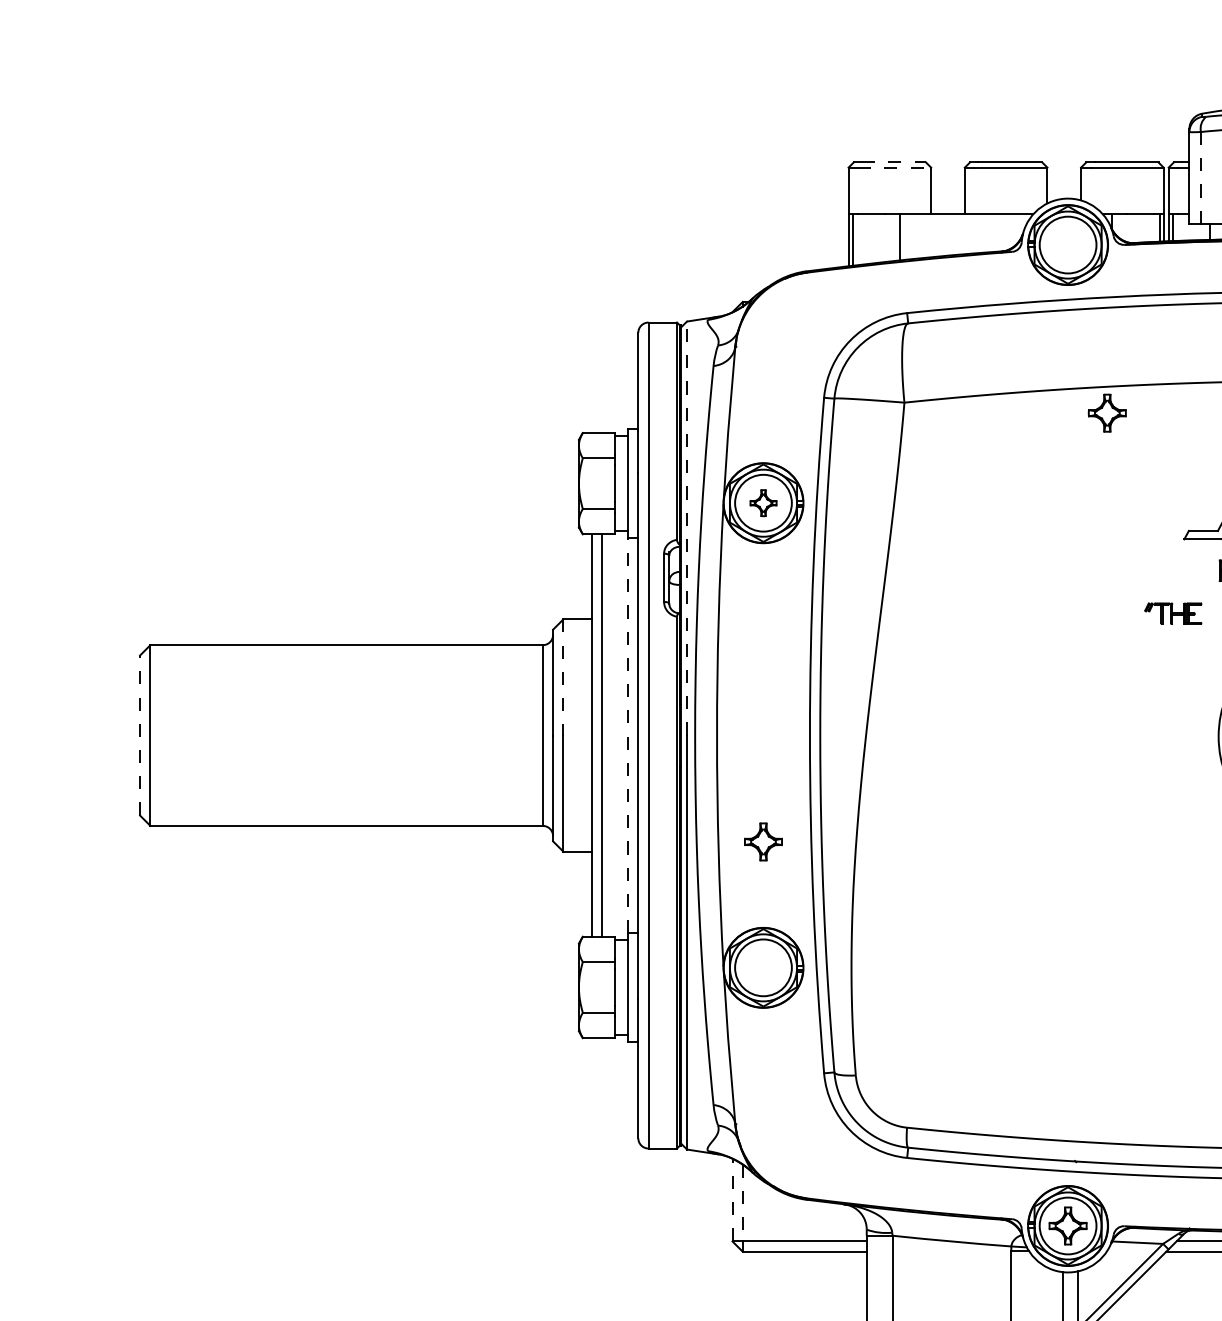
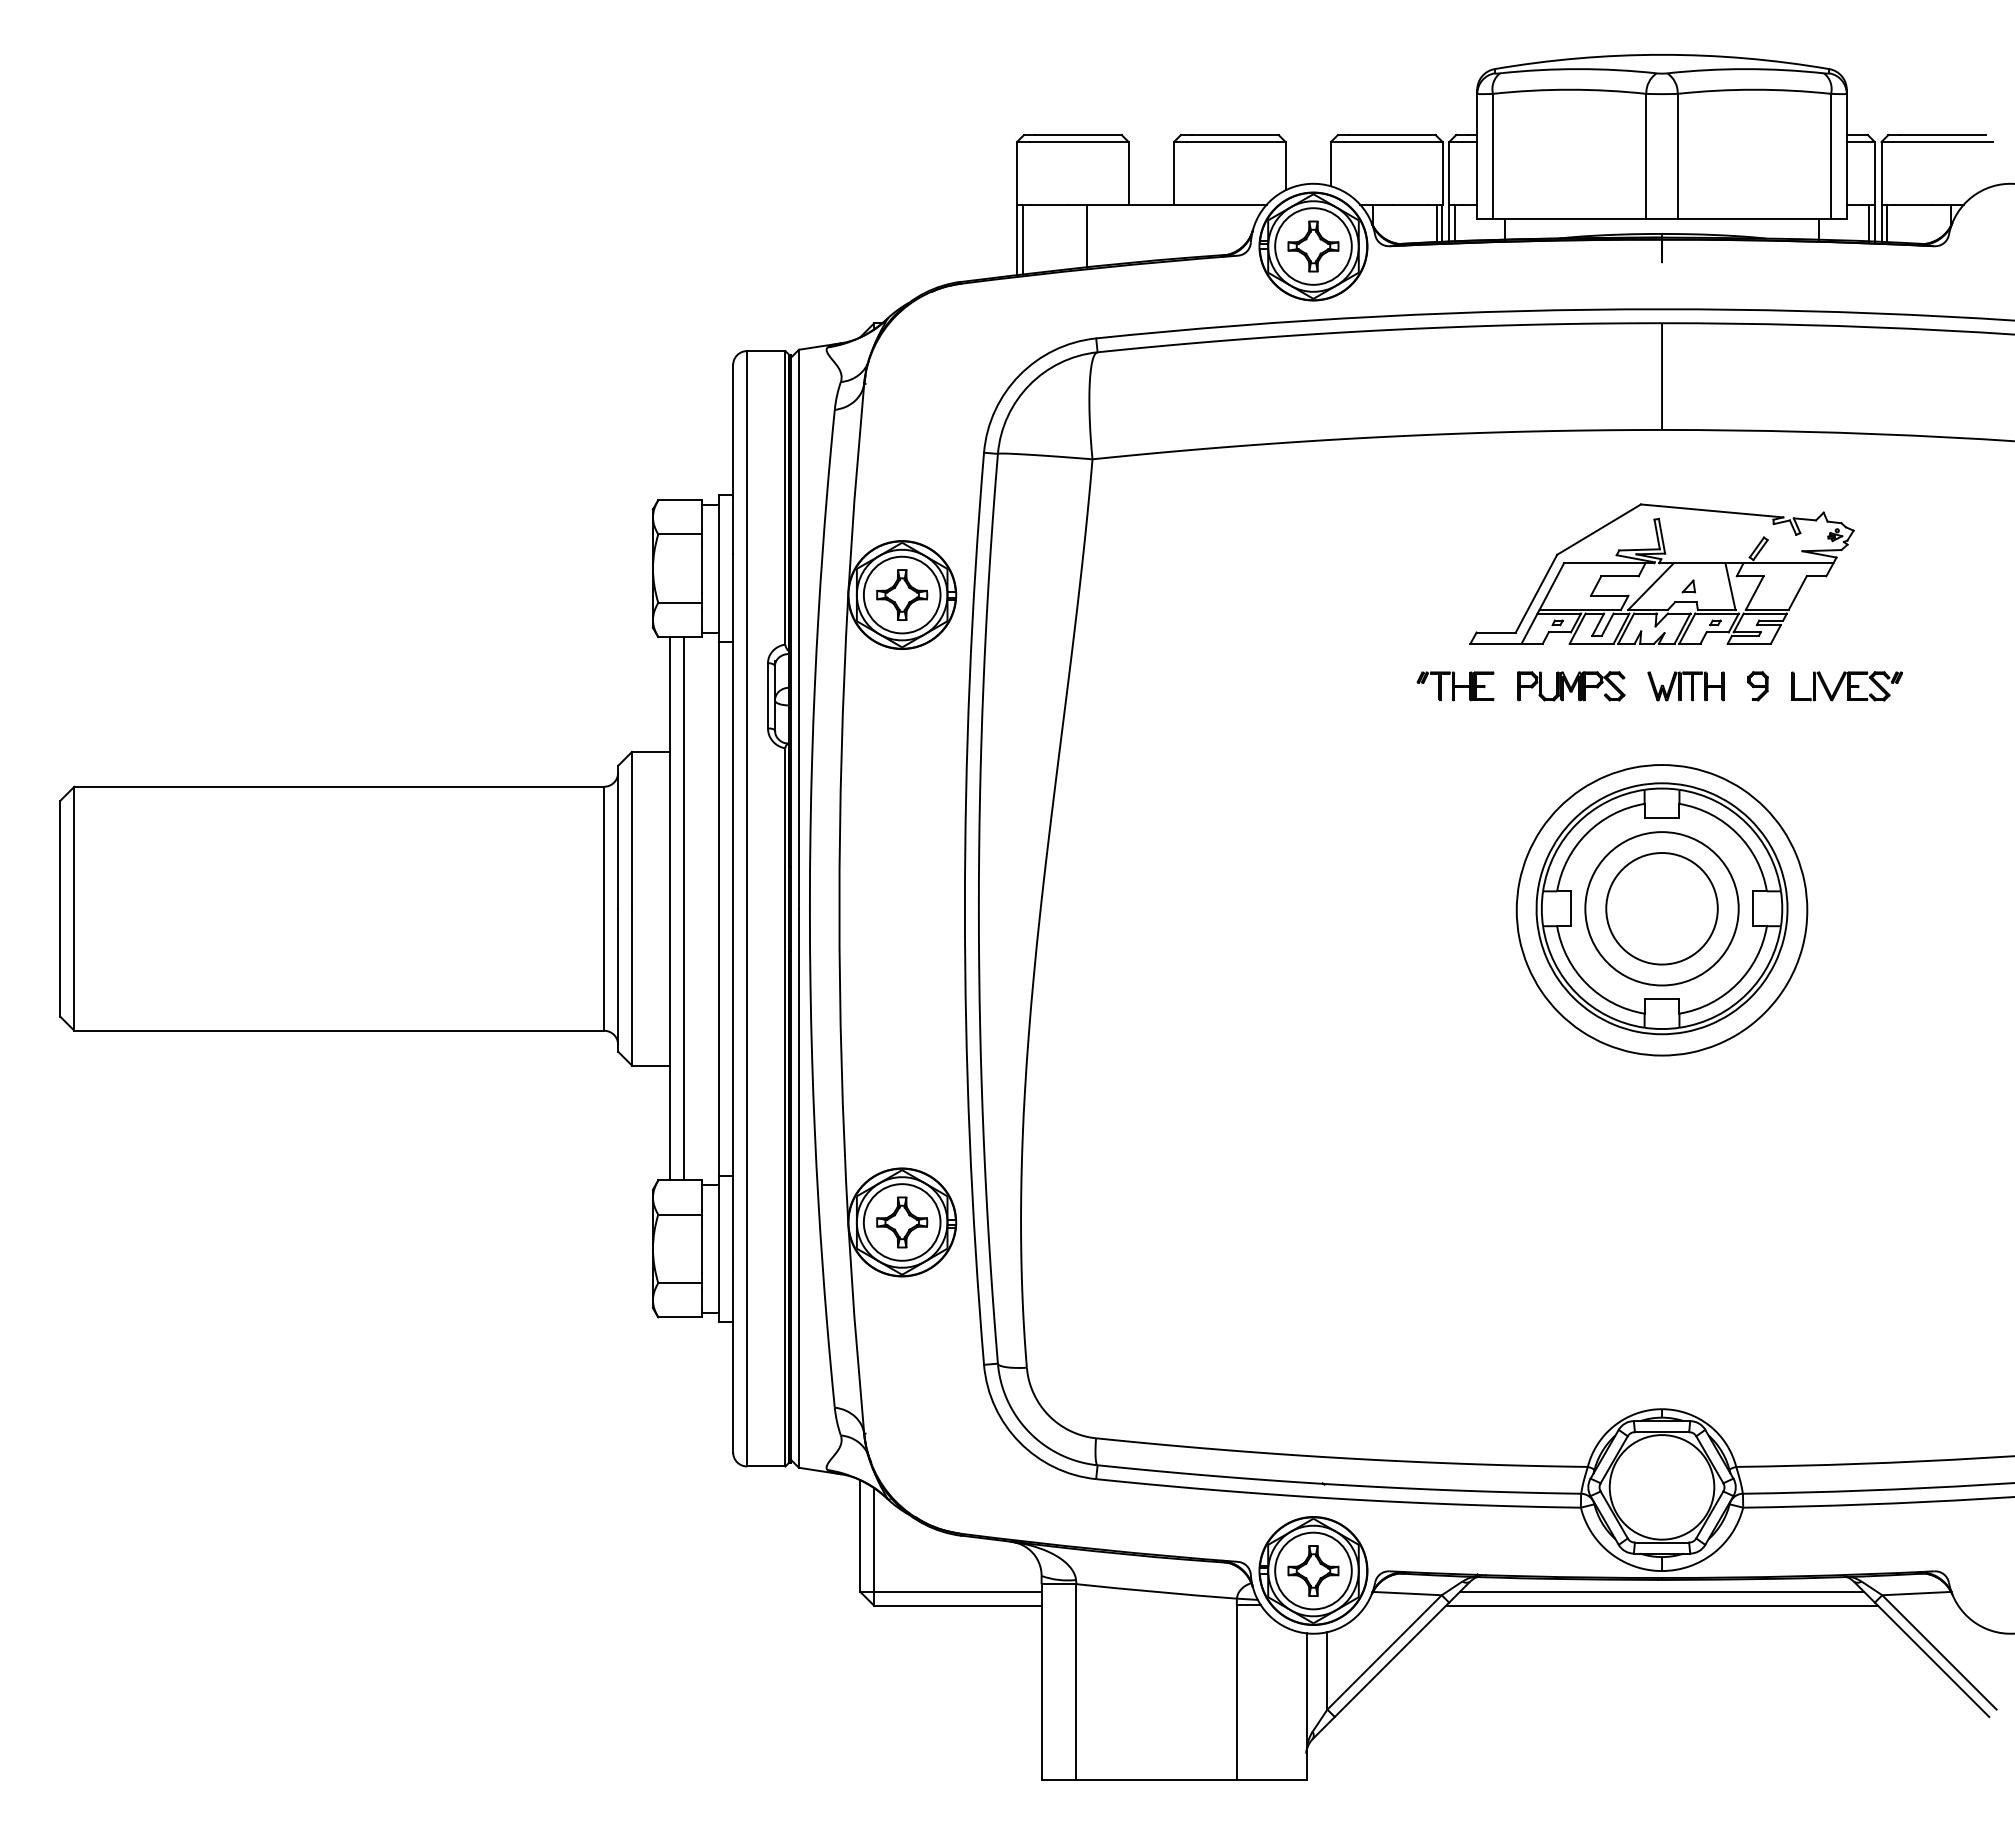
line: (894, 162) -> (1078, 135), dashed -> solid
line: (894, 167) -> (1079, 141), dashed -> solid
line: (1200, 178) -> (1492, 156), dashed -> solid
part: (1107, 413) -> (1313, 246), moved
part: (763, 502) -> (902, 594), size x1.43
line: (686, 527) -> (798, 628), dashed -> solid
part: (1173, 613) -> (1455, 686), moved
line: (563, 677) -> (632, 830), dashed -> solid
line: (140, 735) -> (60, 908), dashed -> solid
line: (628, 735) -> (719, 908), dashed -> solid
part: (763, 841) -> (902, 1222), moved
line: (732, 1200) -> (860, 1536), dashed -> solid
line: (742, 1202) -> (874, 1539), dashed -> solid

